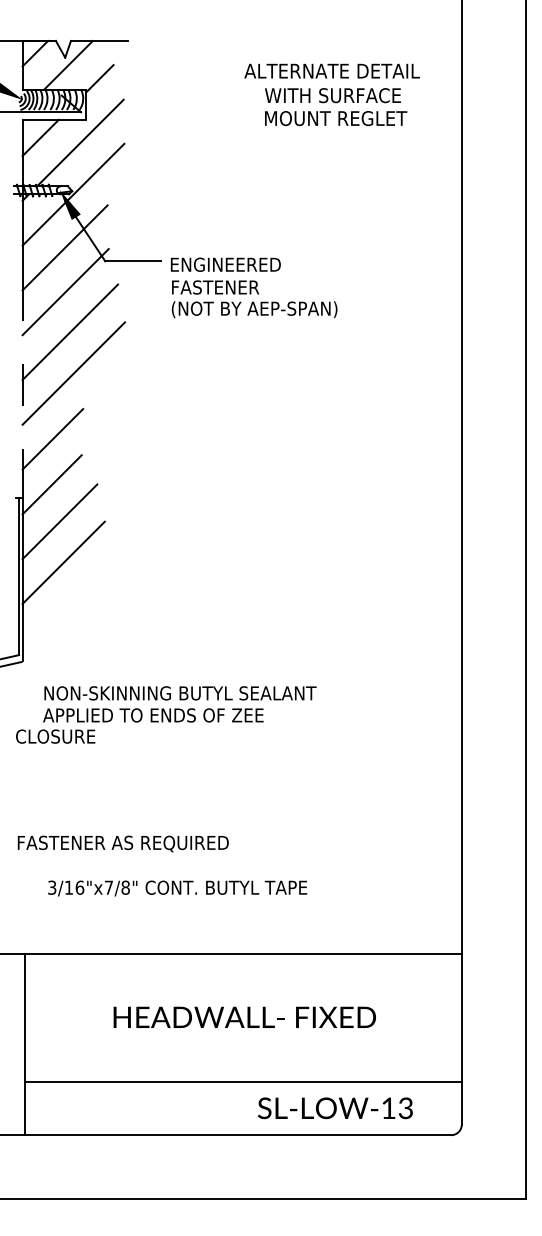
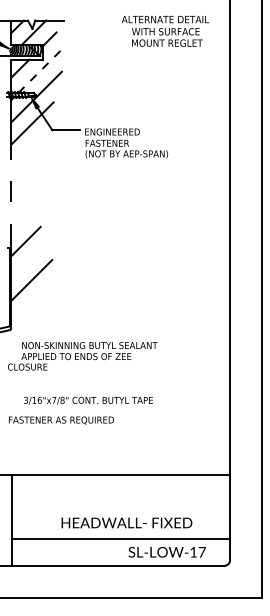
text: (332, 95) -> (165, 31), moved
line: (81, 143) -> (40, 71), solid -> dashed
line: (65, 291) -> (32, 145), removed
line: (69, 331) -> (34, 165), removed
line: (73, 372) -> (36, 185), removed
line: (53, 438) -> (26, 218), removed
line: (59, 520) -> (29, 259), removed
text: (177, 887) -> (88, 400), moved
text: (243, 1016) -> (126, 522), moved
text: (404, 1106) -> (201, 551), SL-LOW-13 -> SL-LOW-17

